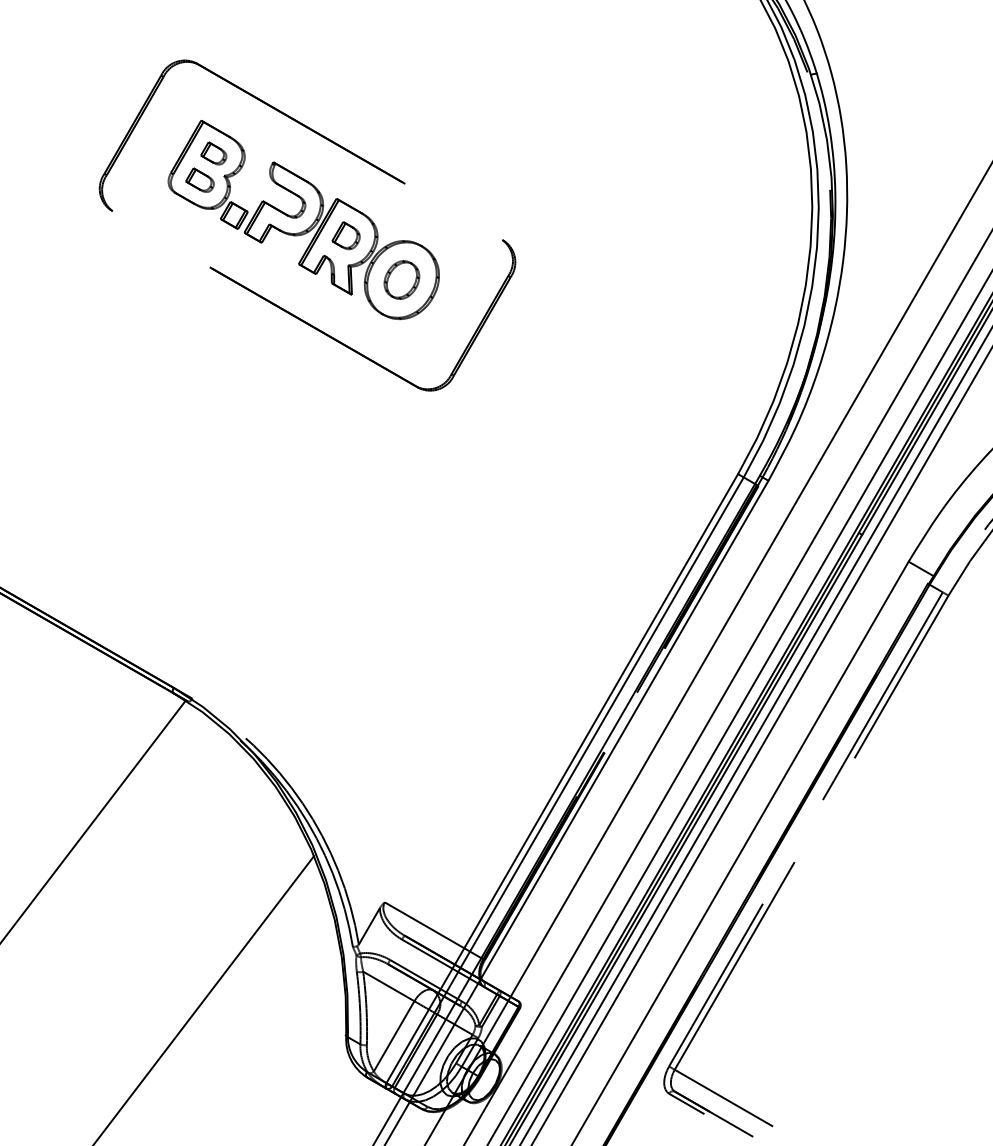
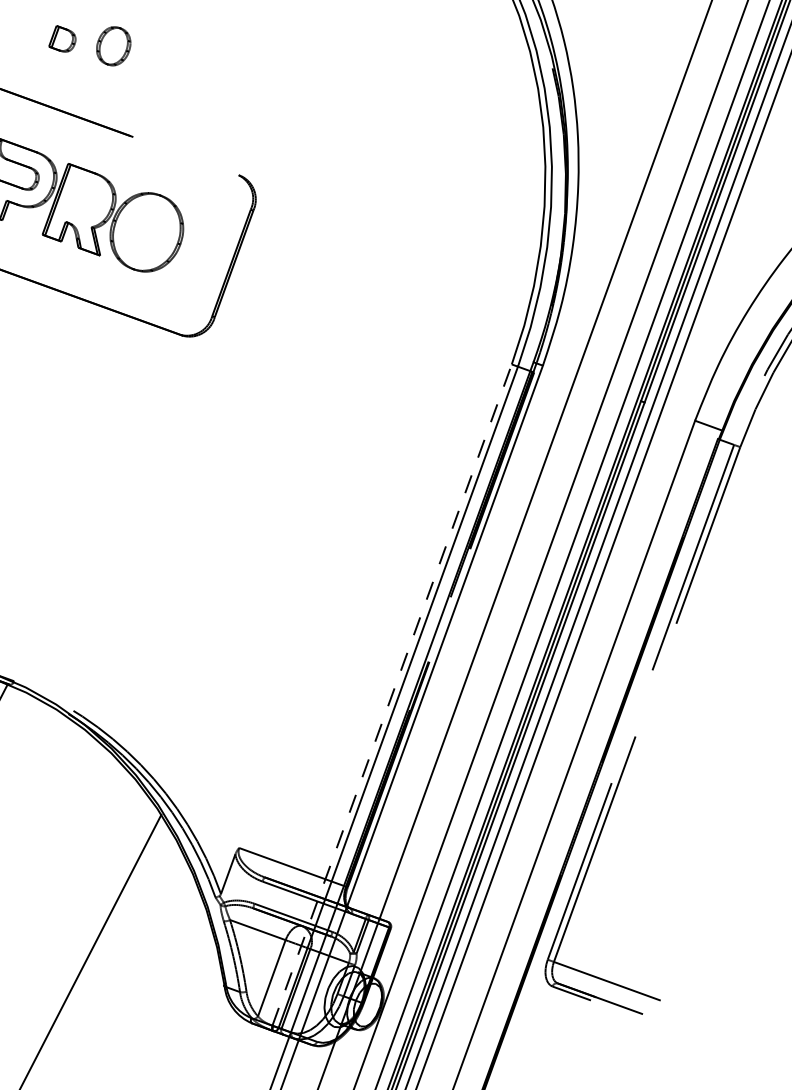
part: (345, 235) -> (61, 38), moved
part: (401, 279) -> (113, 45), moved
line: (562, 778) -> (392, 694), solid -> dashed

